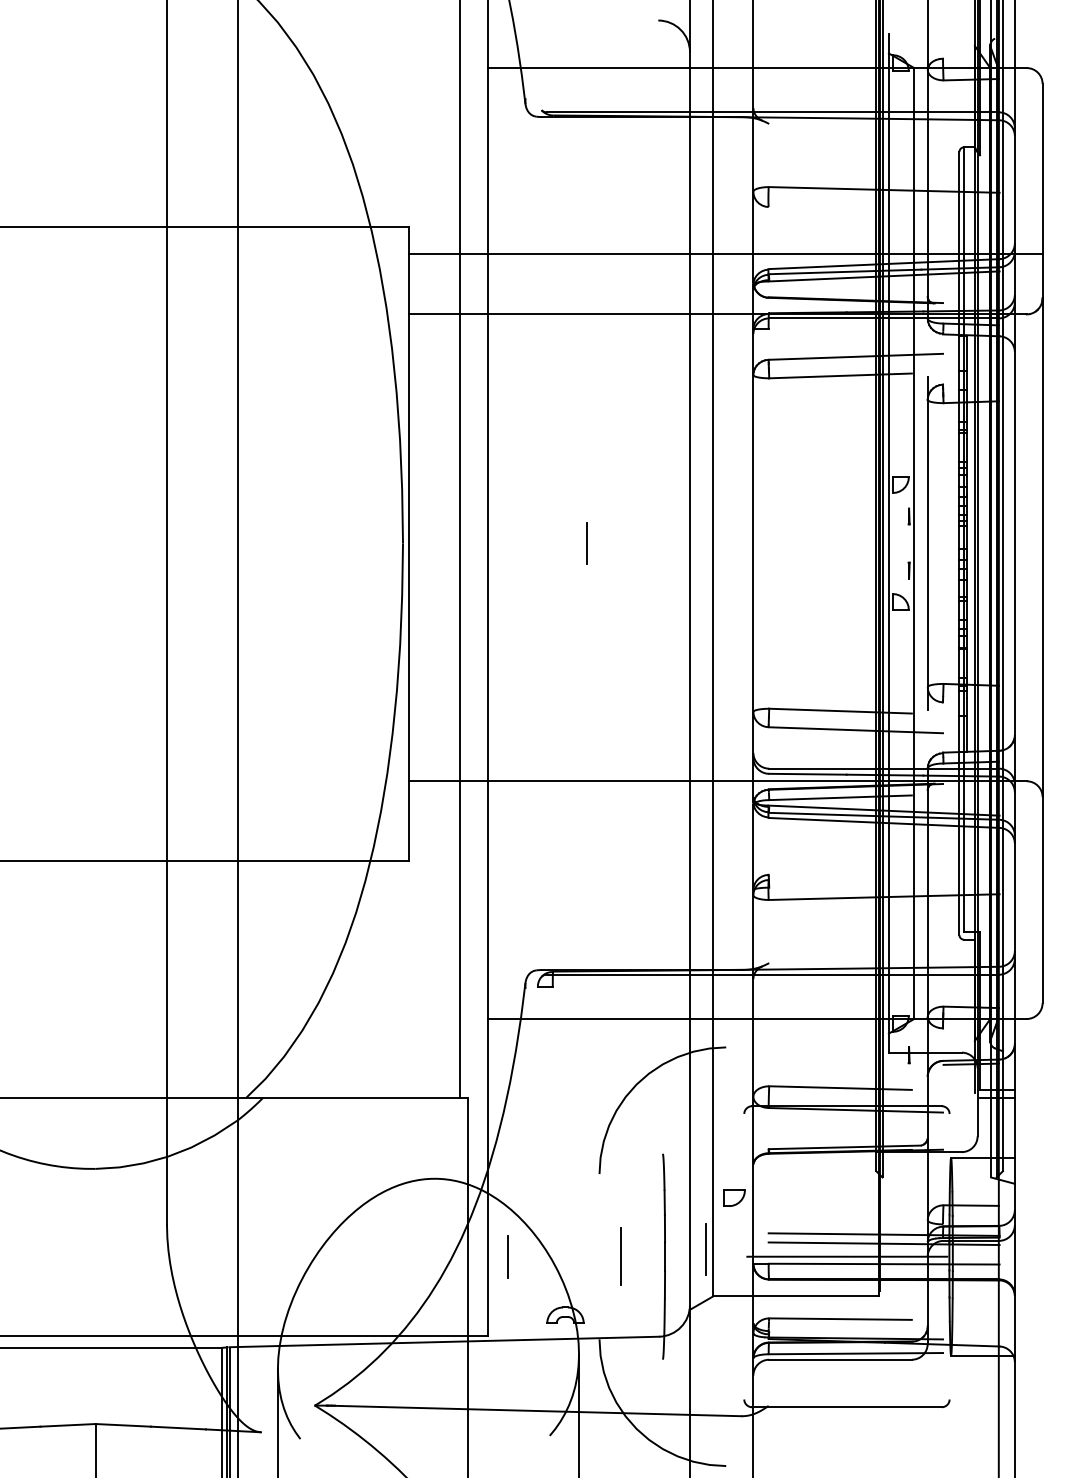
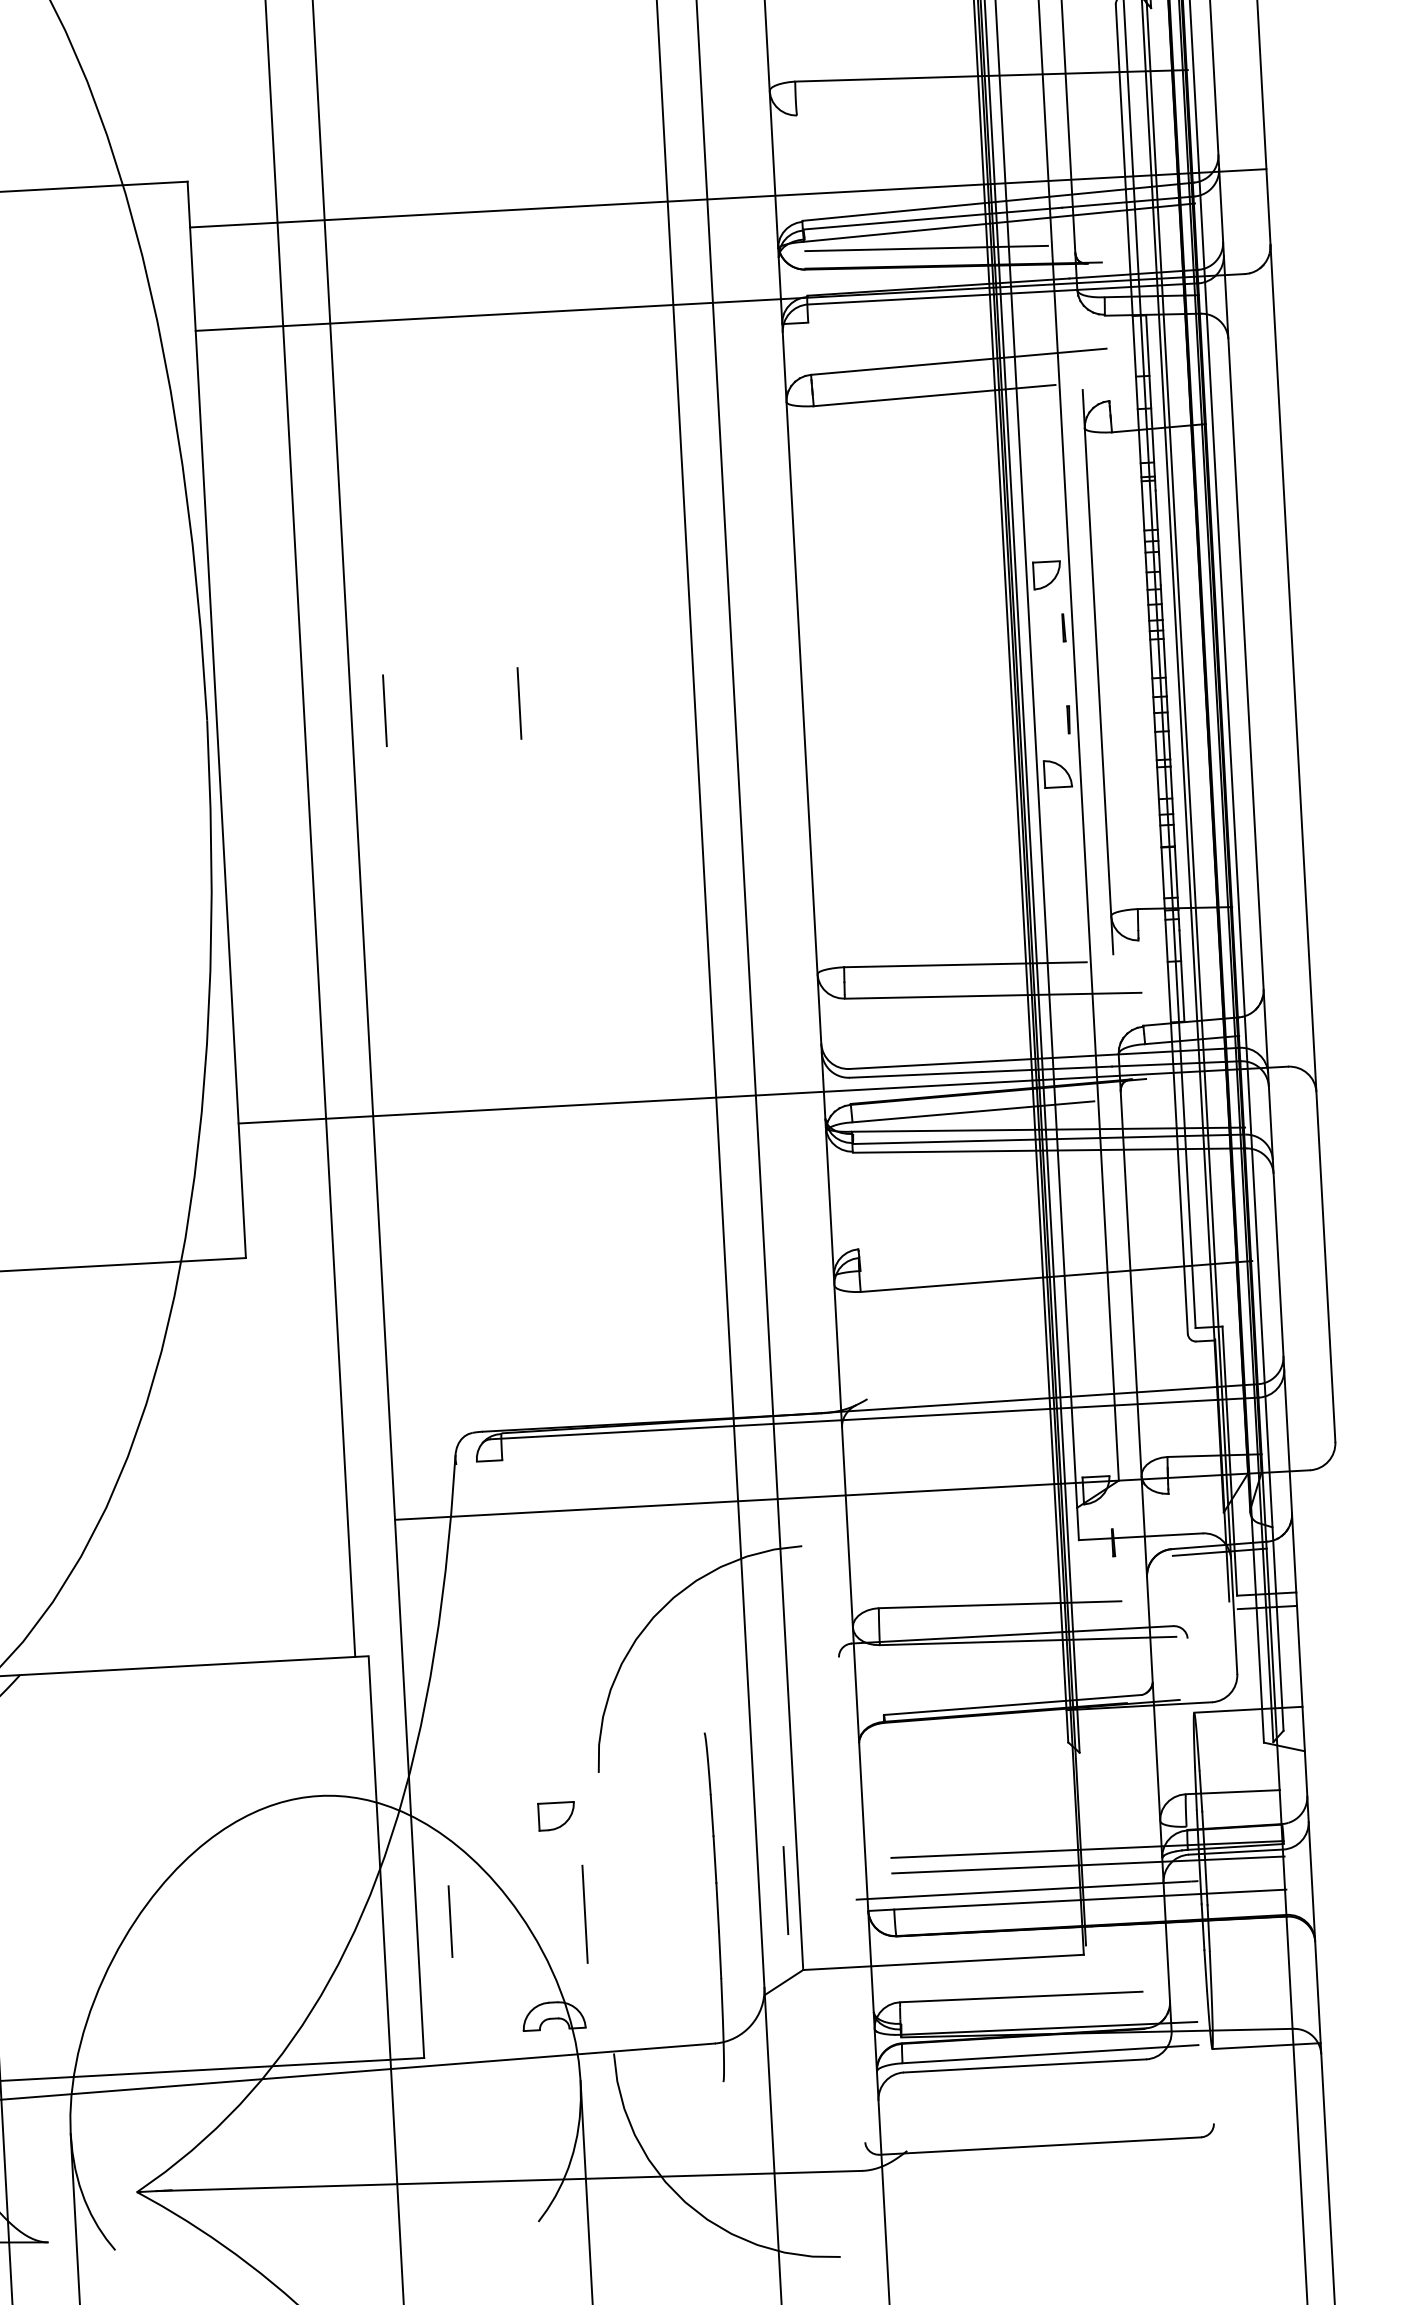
line: (840, 288) -> (926, 247), added
line: (507, 543) -> (384, 710), added
part: (734, 1197) -> (556, 1815), moved
line: (620, 1256) -> (584, 1914), moved

